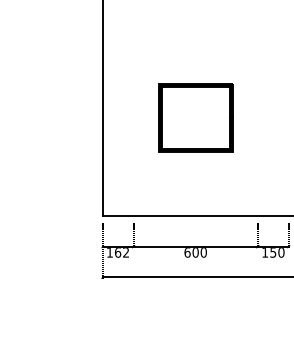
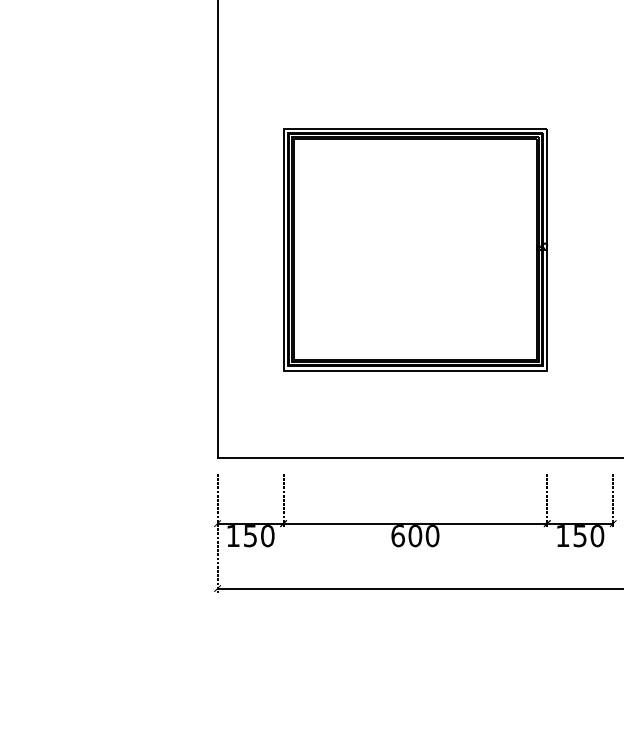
part: (195, 117) -> (414, 249), size x1.67
text: (122, 252) -> (259, 535), 162 -> 150

